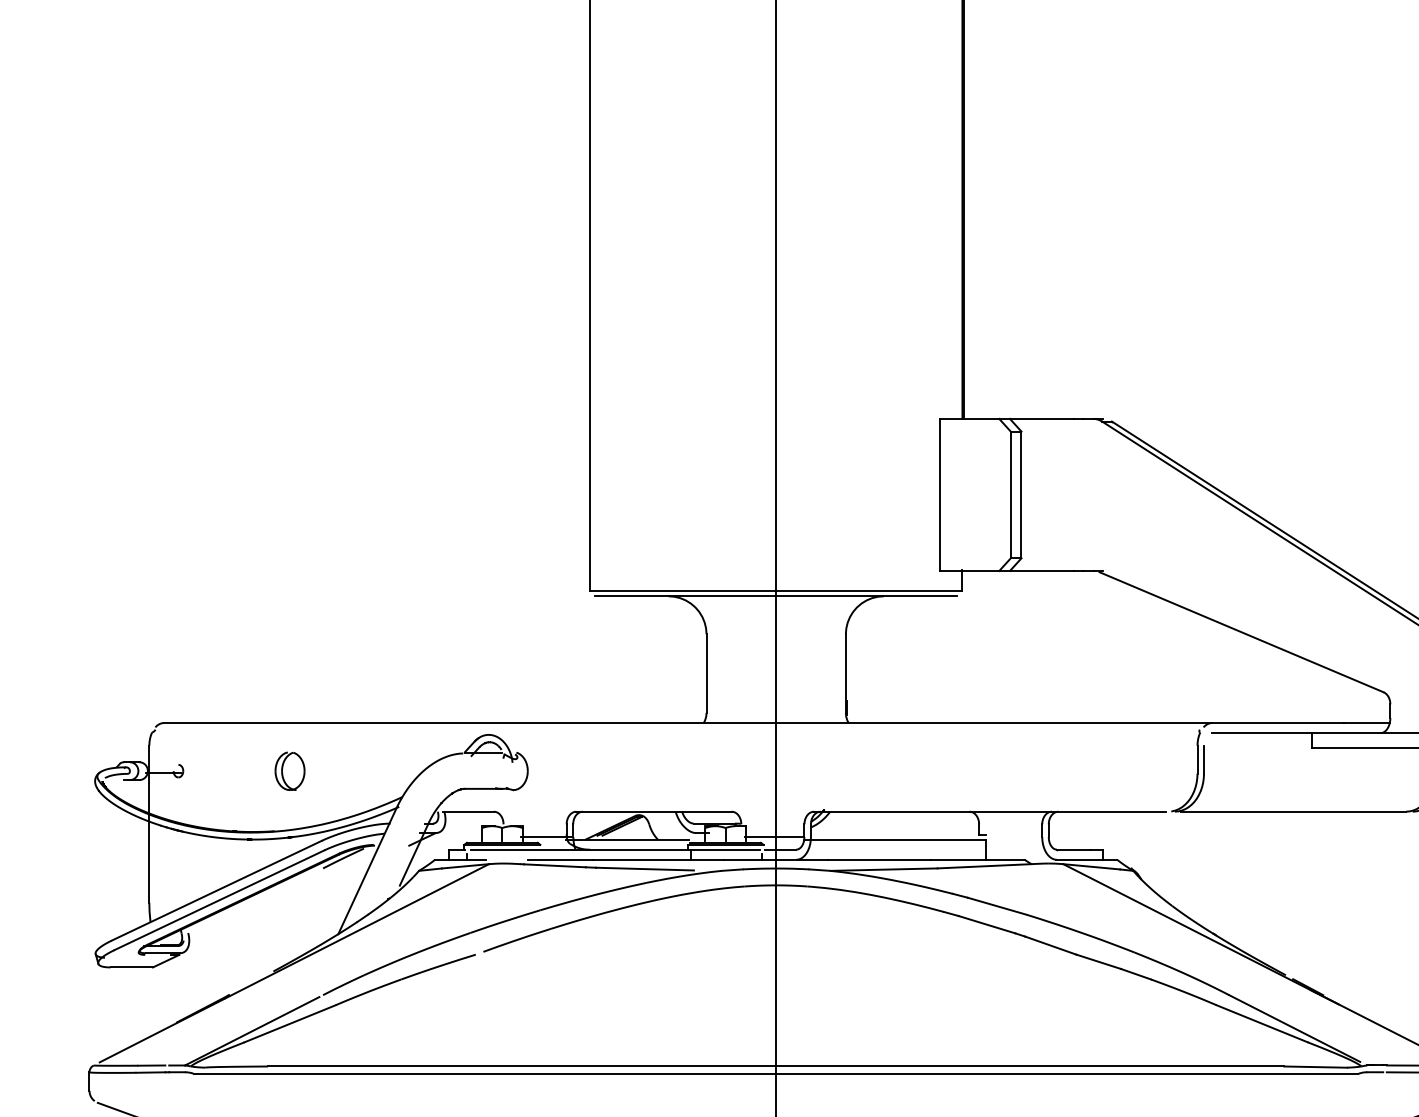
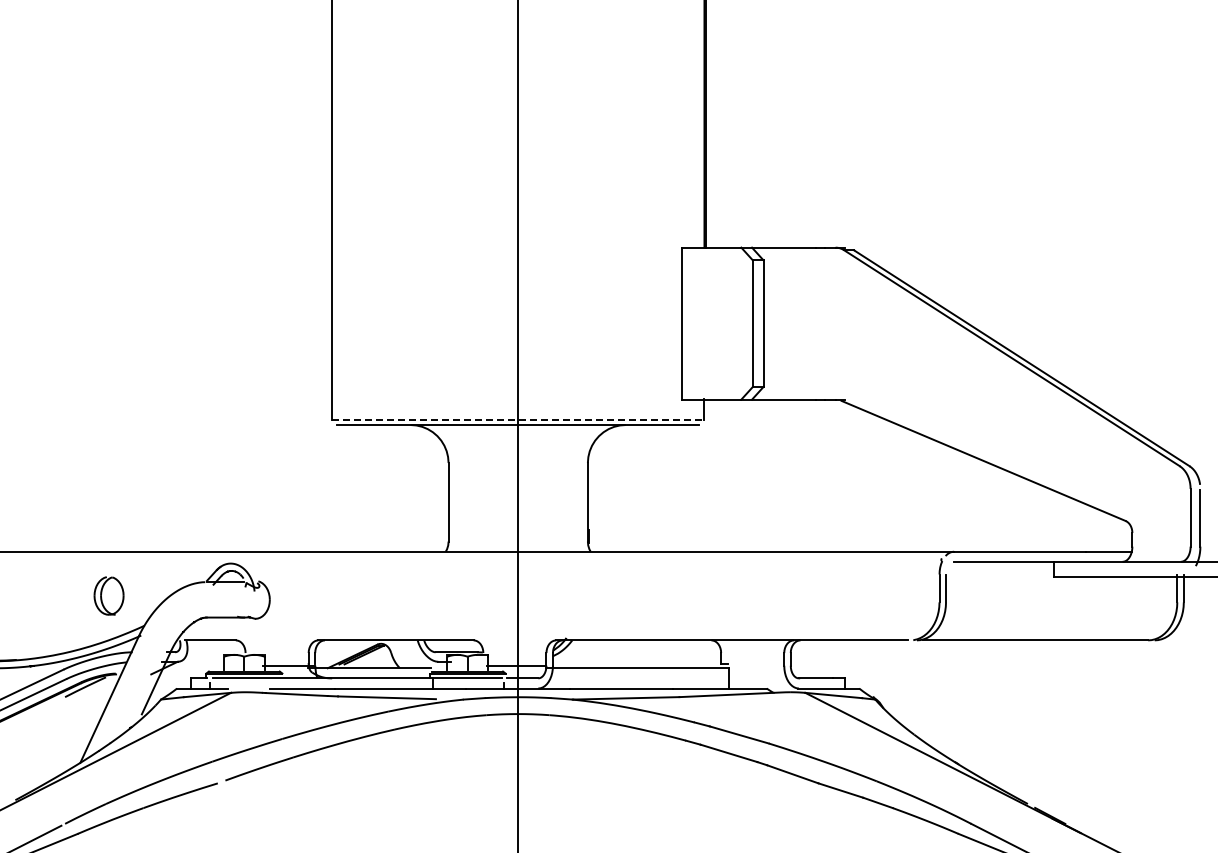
line: (776, 591) -> (518, 420), solid -> dashed
part: (289, 770) -> (108, 595), moved

